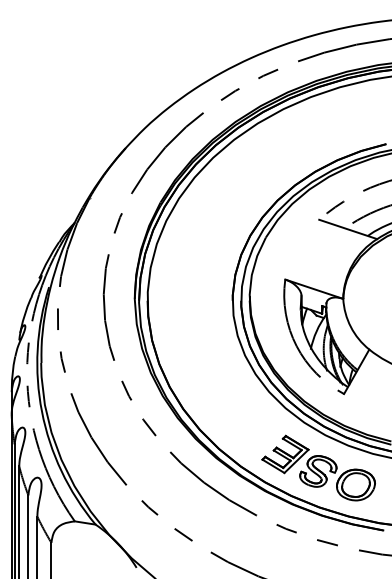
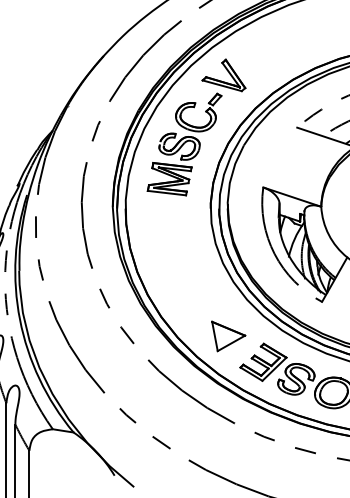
part: (218, 219) -> (196, 127), added
part: (250, 428) -> (228, 336), added

